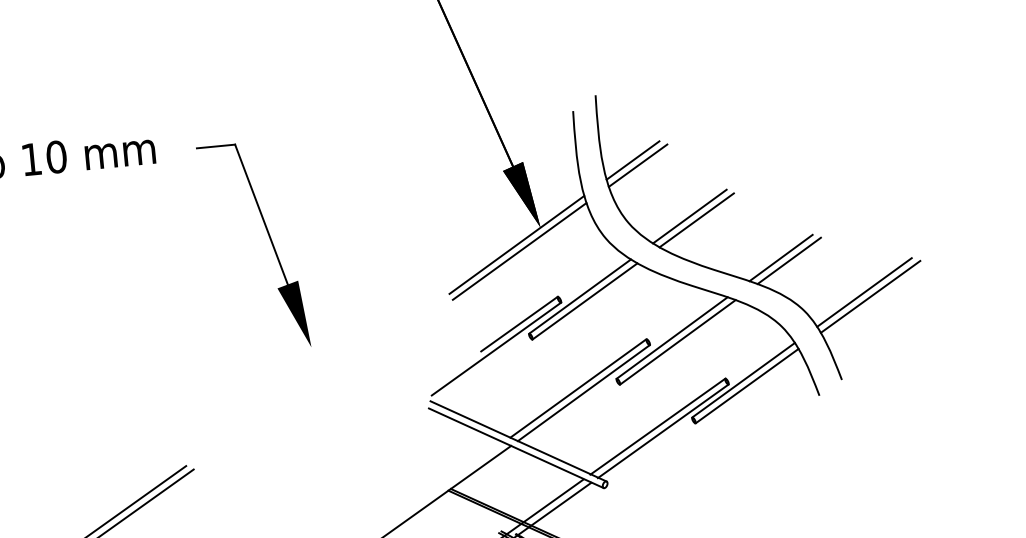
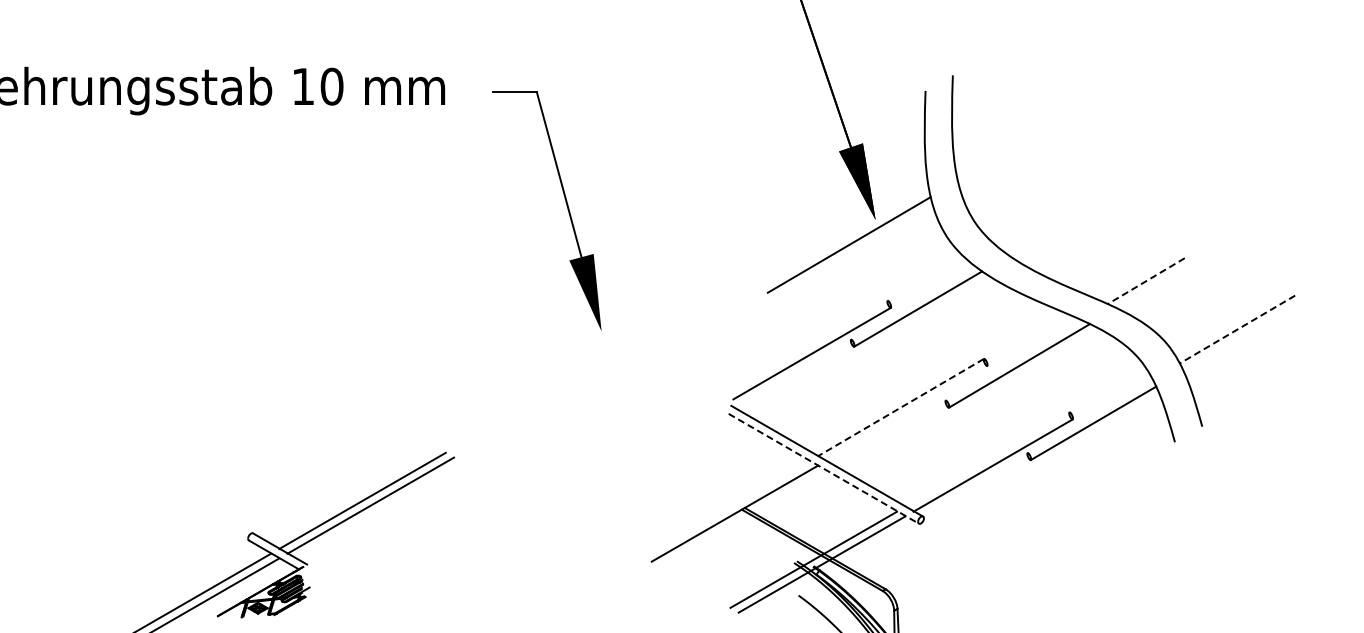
line: (633, 160) -> (988, 153), removed
line: (638, 165) -> (993, 160), removed
line: (689, 216) -> (1046, 223), removed
line: (696, 219) -> (1054, 228), removed
line: (516, 244) -> (846, 236), removed
line: (781, 258) -> (1146, 281), solid -> dashed
line: (788, 261) -> (1154, 285), removed
line: (864, 292) -> (1237, 329), solid -> dashed
line: (580, 296) -> (913, 302), removed
line: (870, 296) -> (1243, 334), removed
line: (518, 323) -> (840, 327), removed
line: (672, 337) -> (1013, 359), removed
line: (742, 379) -> (1089, 415), removed
line: (578, 388) -> (901, 407), solid -> dashed
line: (583, 393) -> (906, 413), removed
line: (657, 426) -> (987, 459), removed
line: (516, 448) -> (823, 468), solid -> dashed

